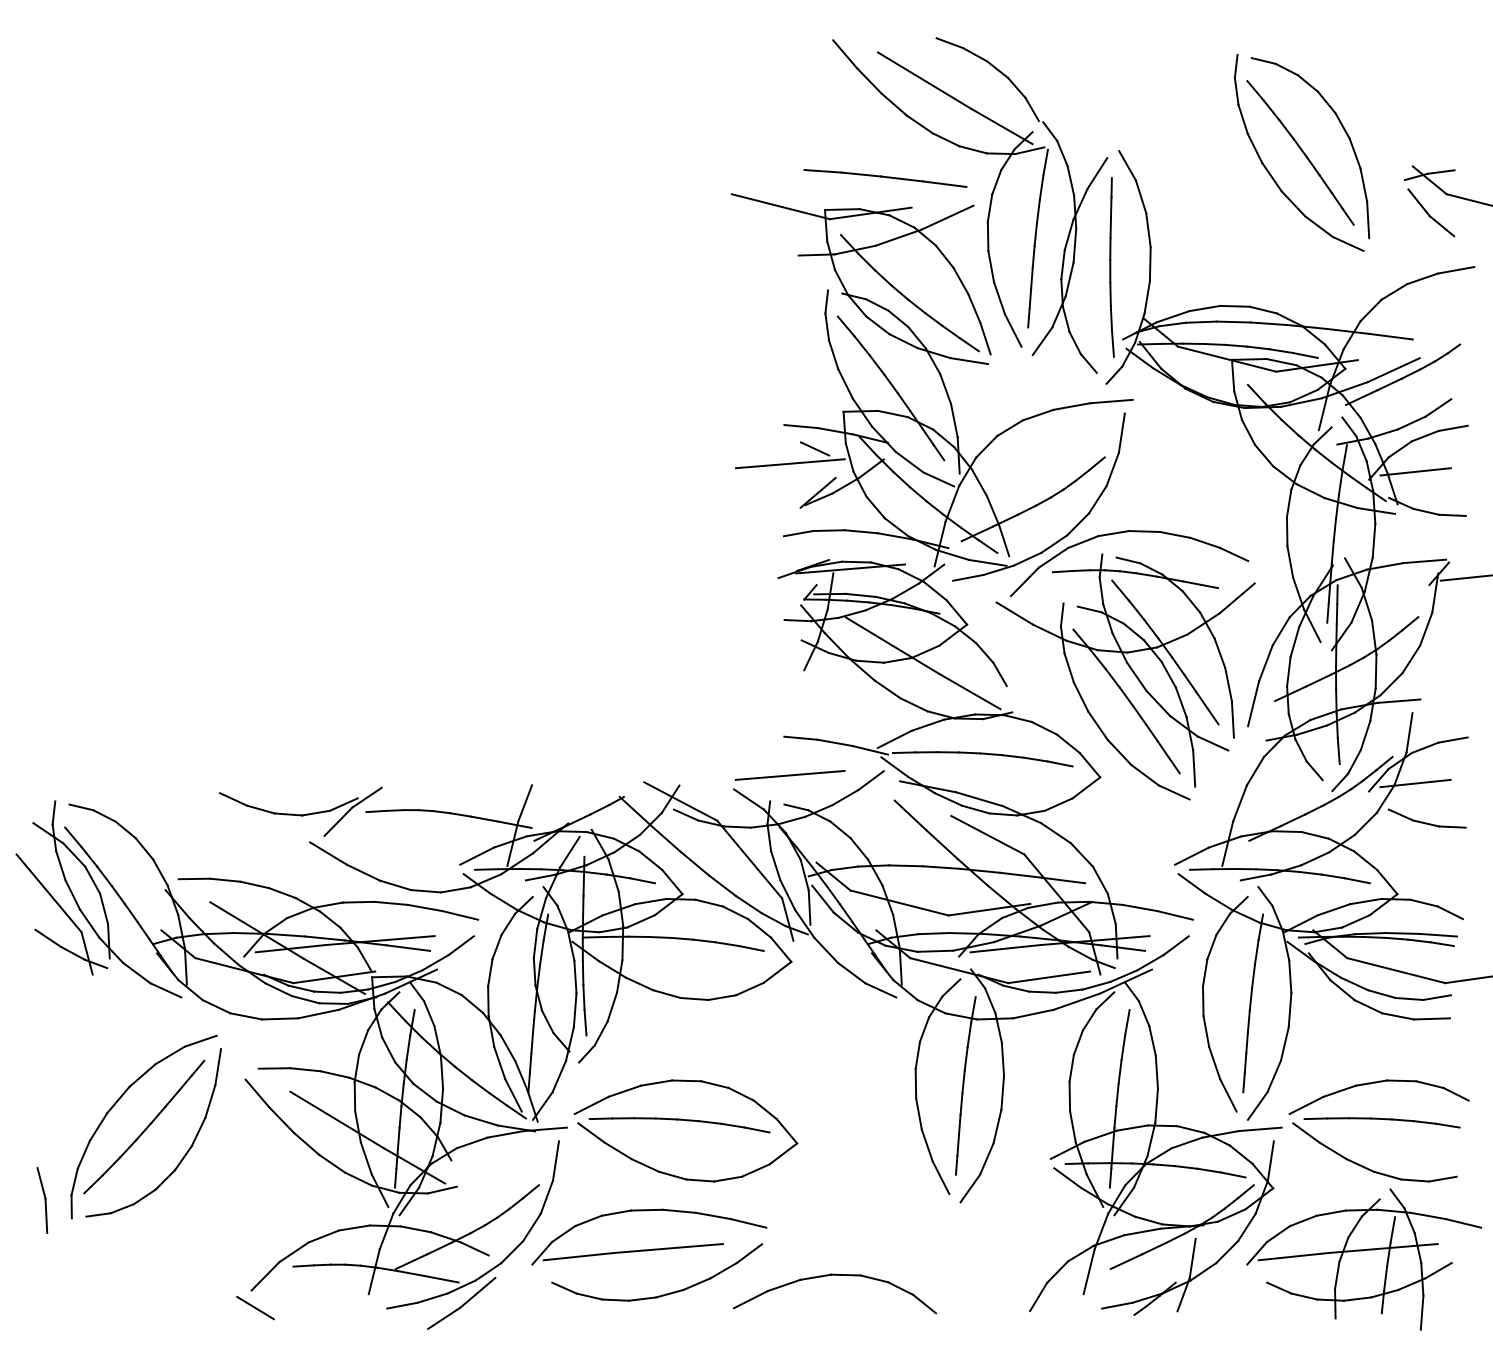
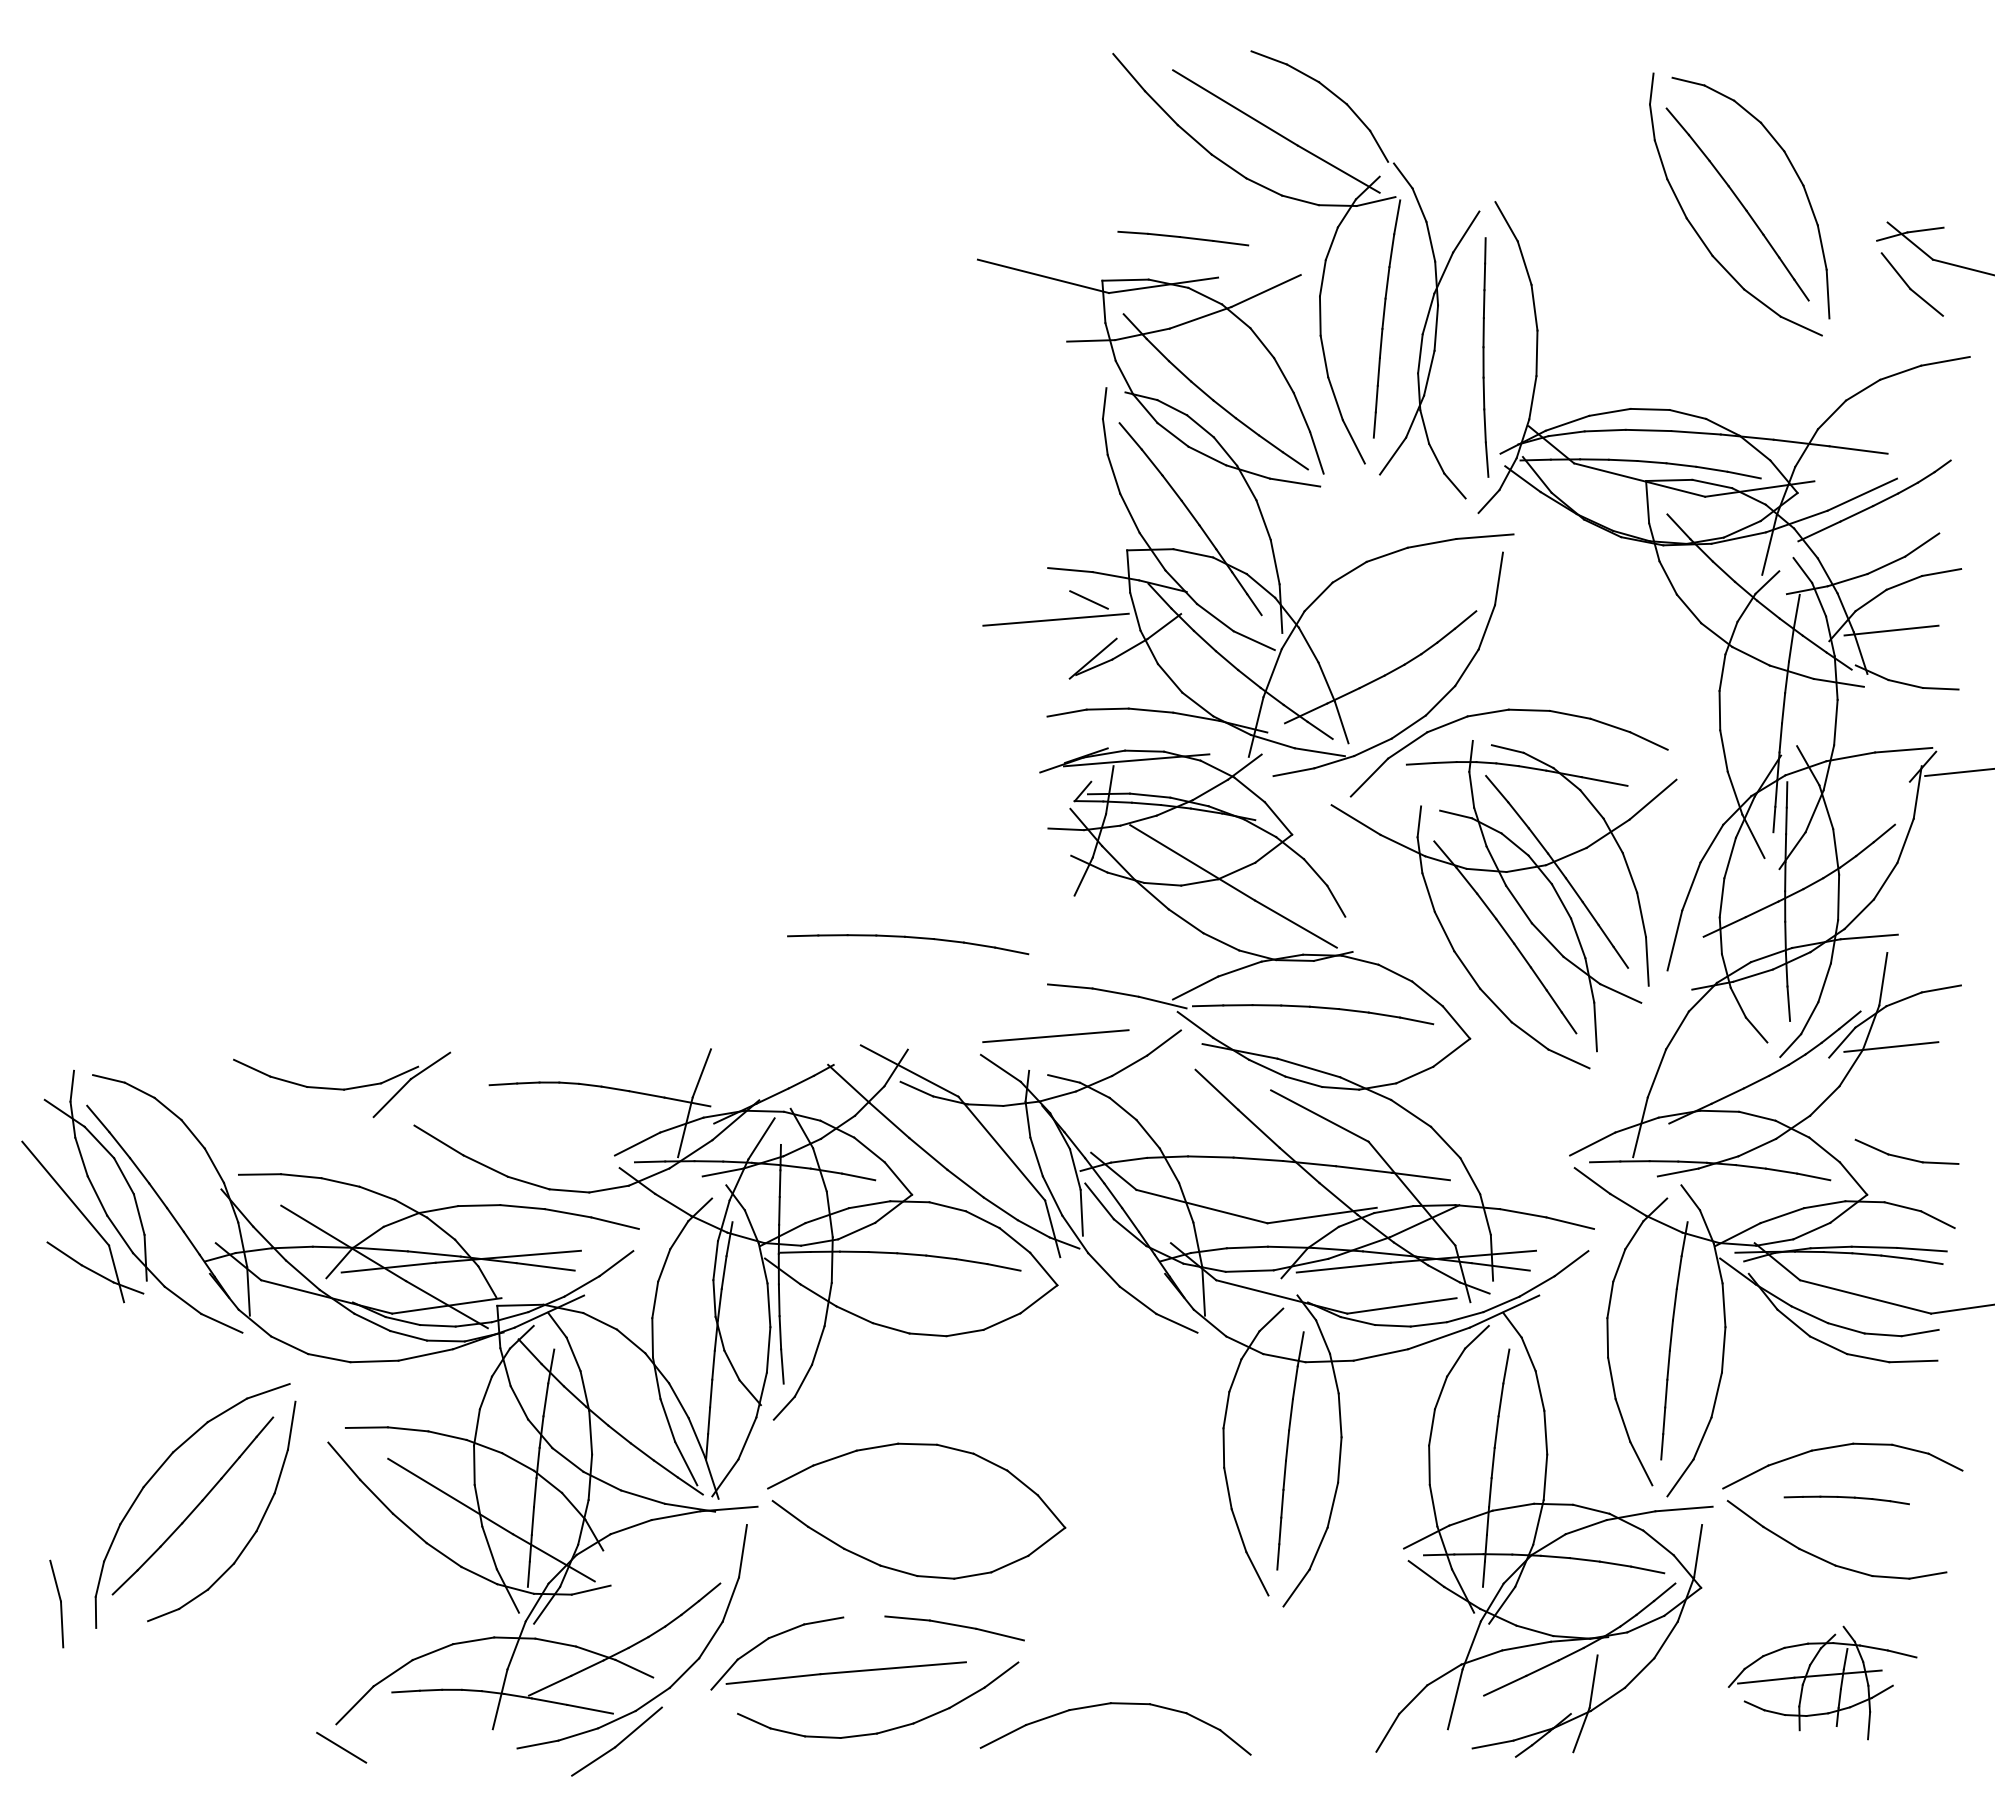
part: (885, 178) -> (1183, 238), size x0.6
part: (301, 811) -> (342, 1084), moved
part: (1426, 818) -> (1906, 1151), moved
part: (680, 1120) -> (909, 938), moved
part: (1381, 1122) -> (1846, 1500), size x0.6
line: (646, 1209) -> (864, 1616), removed
line: (98, 1215) -> (131, 1623), removed
part: (1364, 1259) -> (1822, 1682), size x0.6

